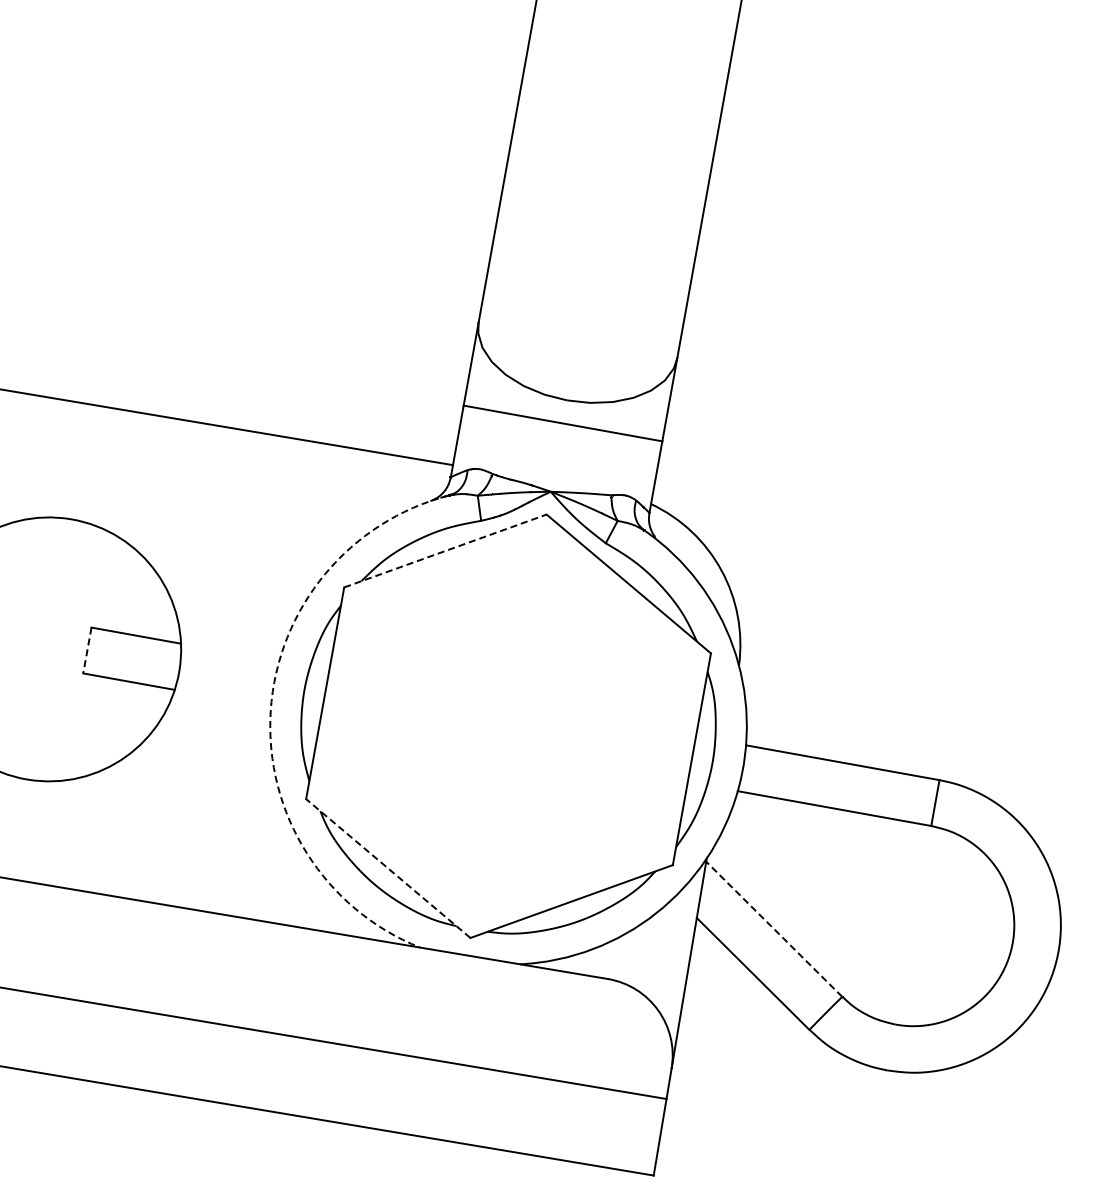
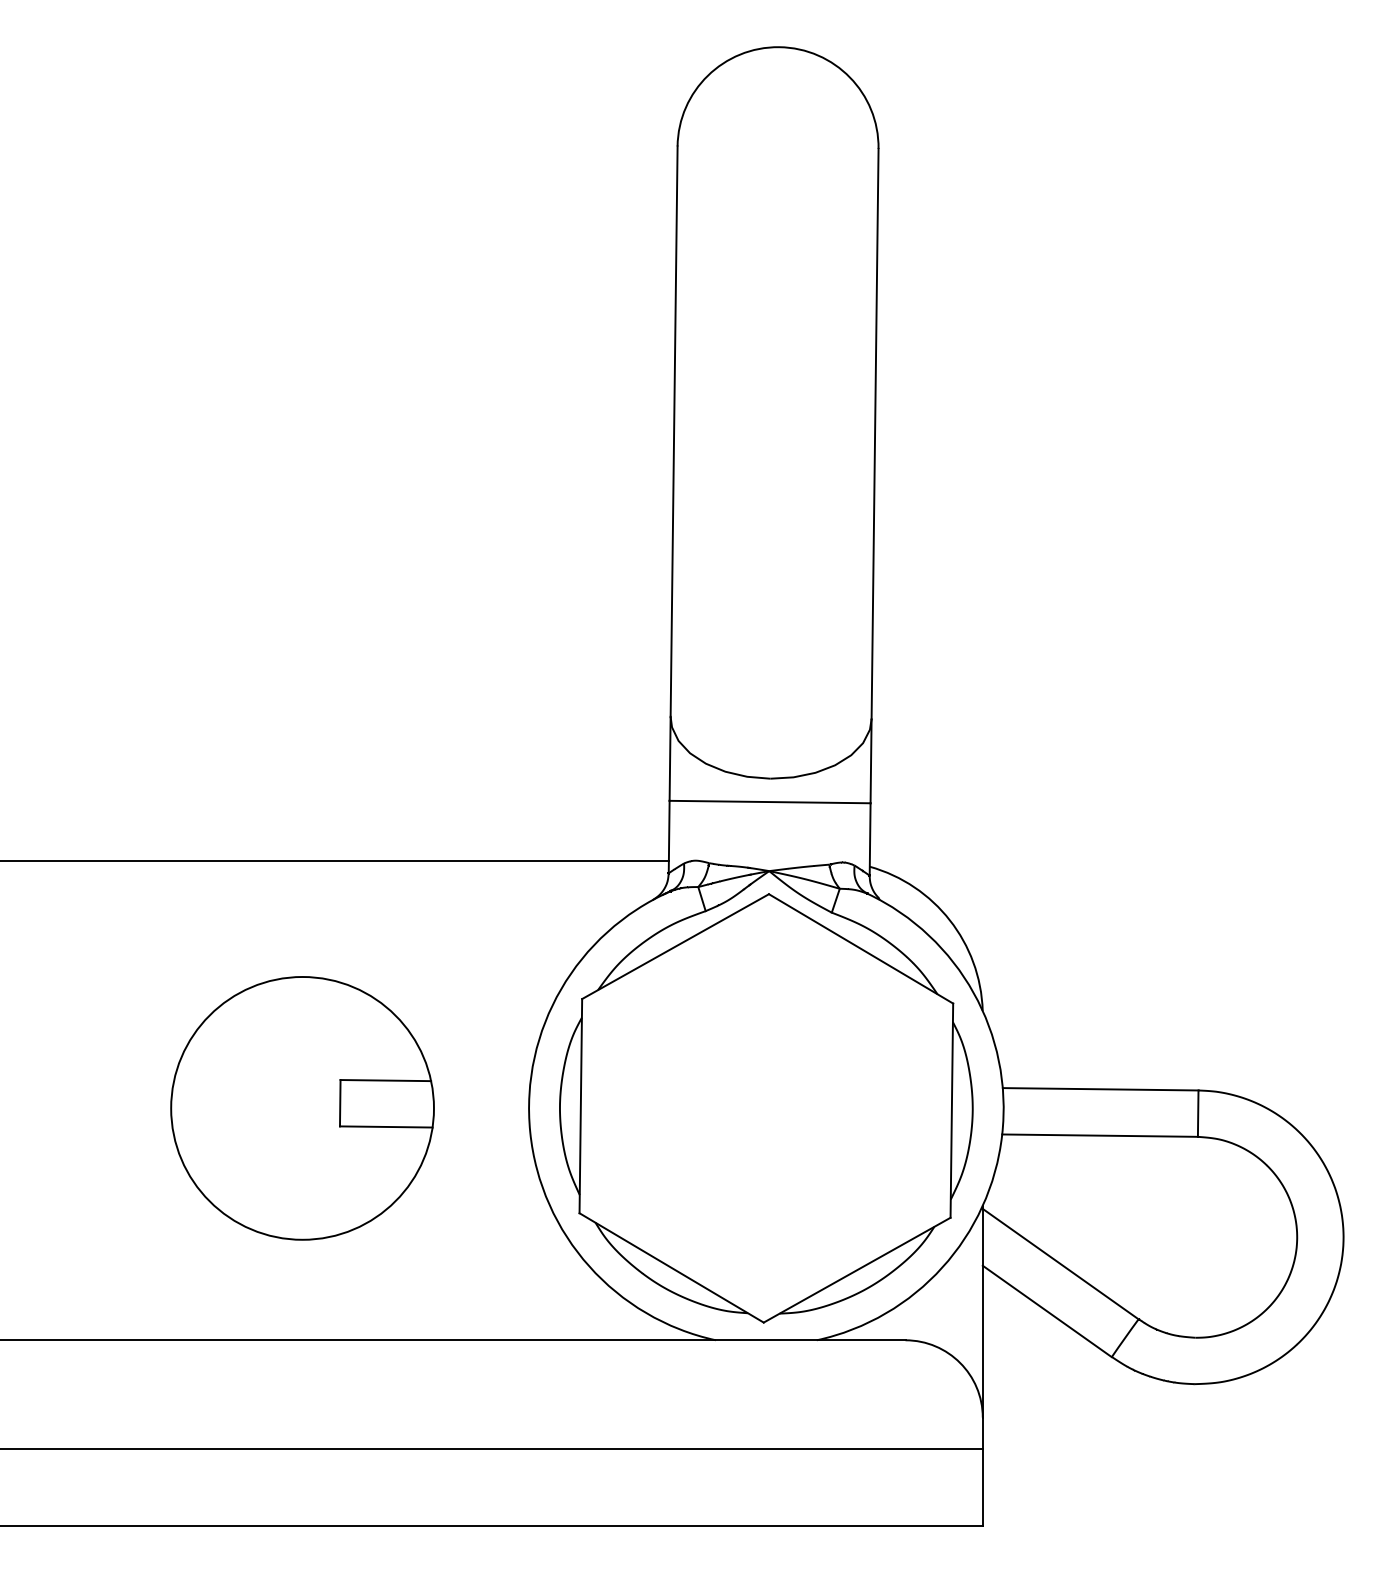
line: (446, 551) -> (676, 946), dashed -> solid
line: (87, 650) -> (340, 1103), dashed -> solid
arc: (270, 711) -> (530, 1132), dashed -> solid
line: (388, 868) -> (671, 1267), dashed -> solid
line: (774, 928) -> (1060, 1263), dashed -> solid

